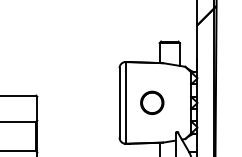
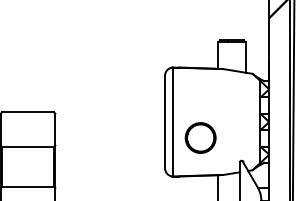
circle: (152, 102) -> (200, 137), moved

